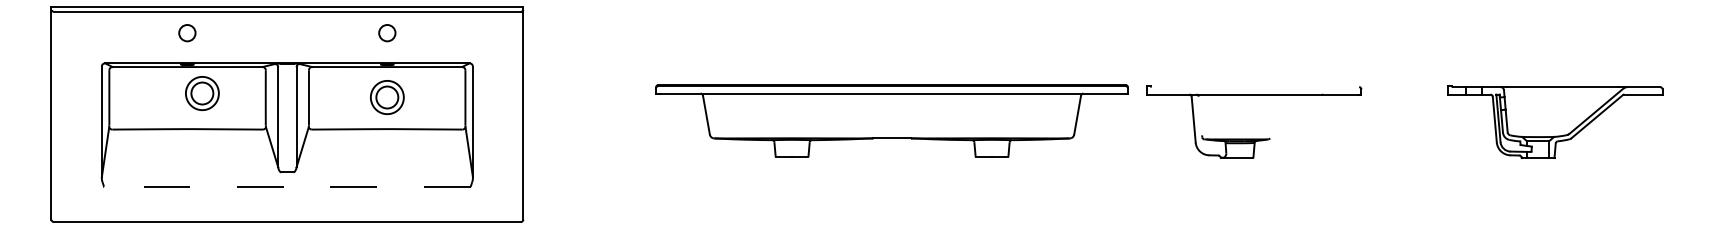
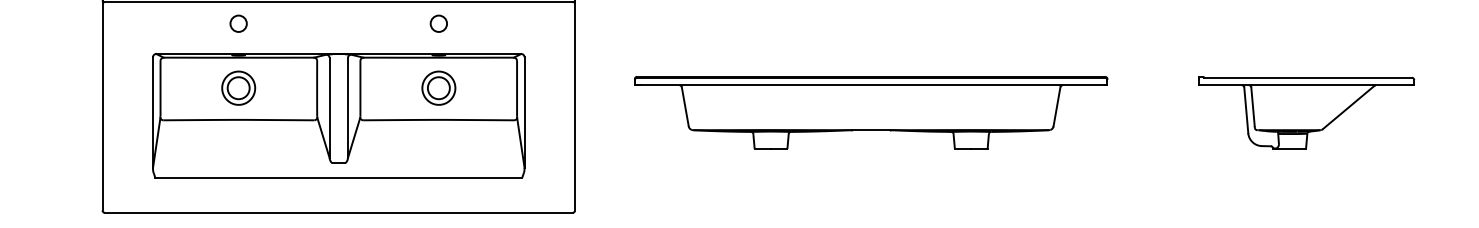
line: (1255, 87) -> (1308, 78), added
part: (202, 93) -> (238, 88), moved
line: (1200, 115) -> (1253, 106), added
line: (1295, 116) -> (1348, 107), added
part: (891, 120) -> (870, 112), moved
line: (286, 186) -> (337, 177), dashed -> solid

